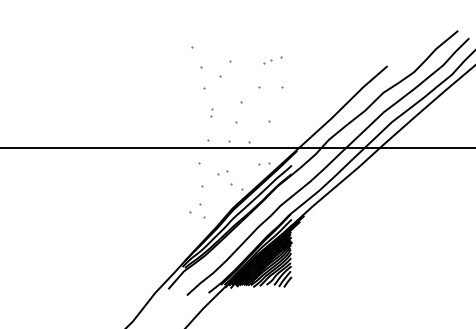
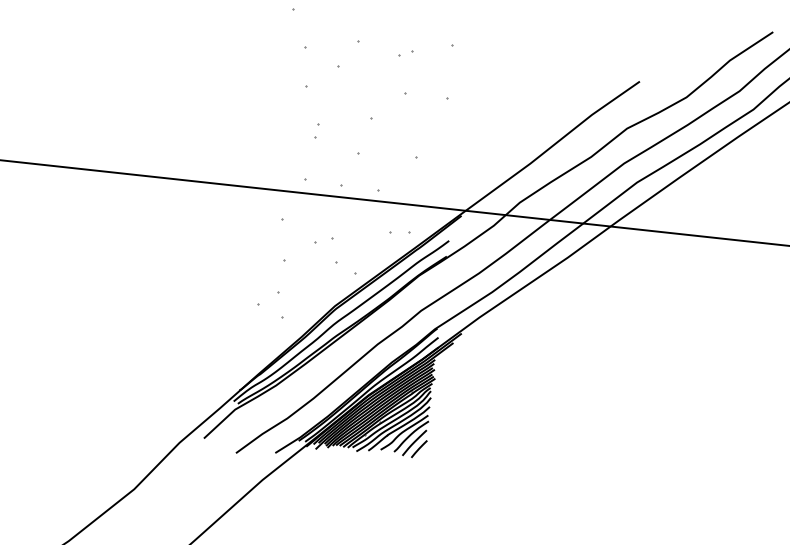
part: (267, 61) -> (405, 53), moved

